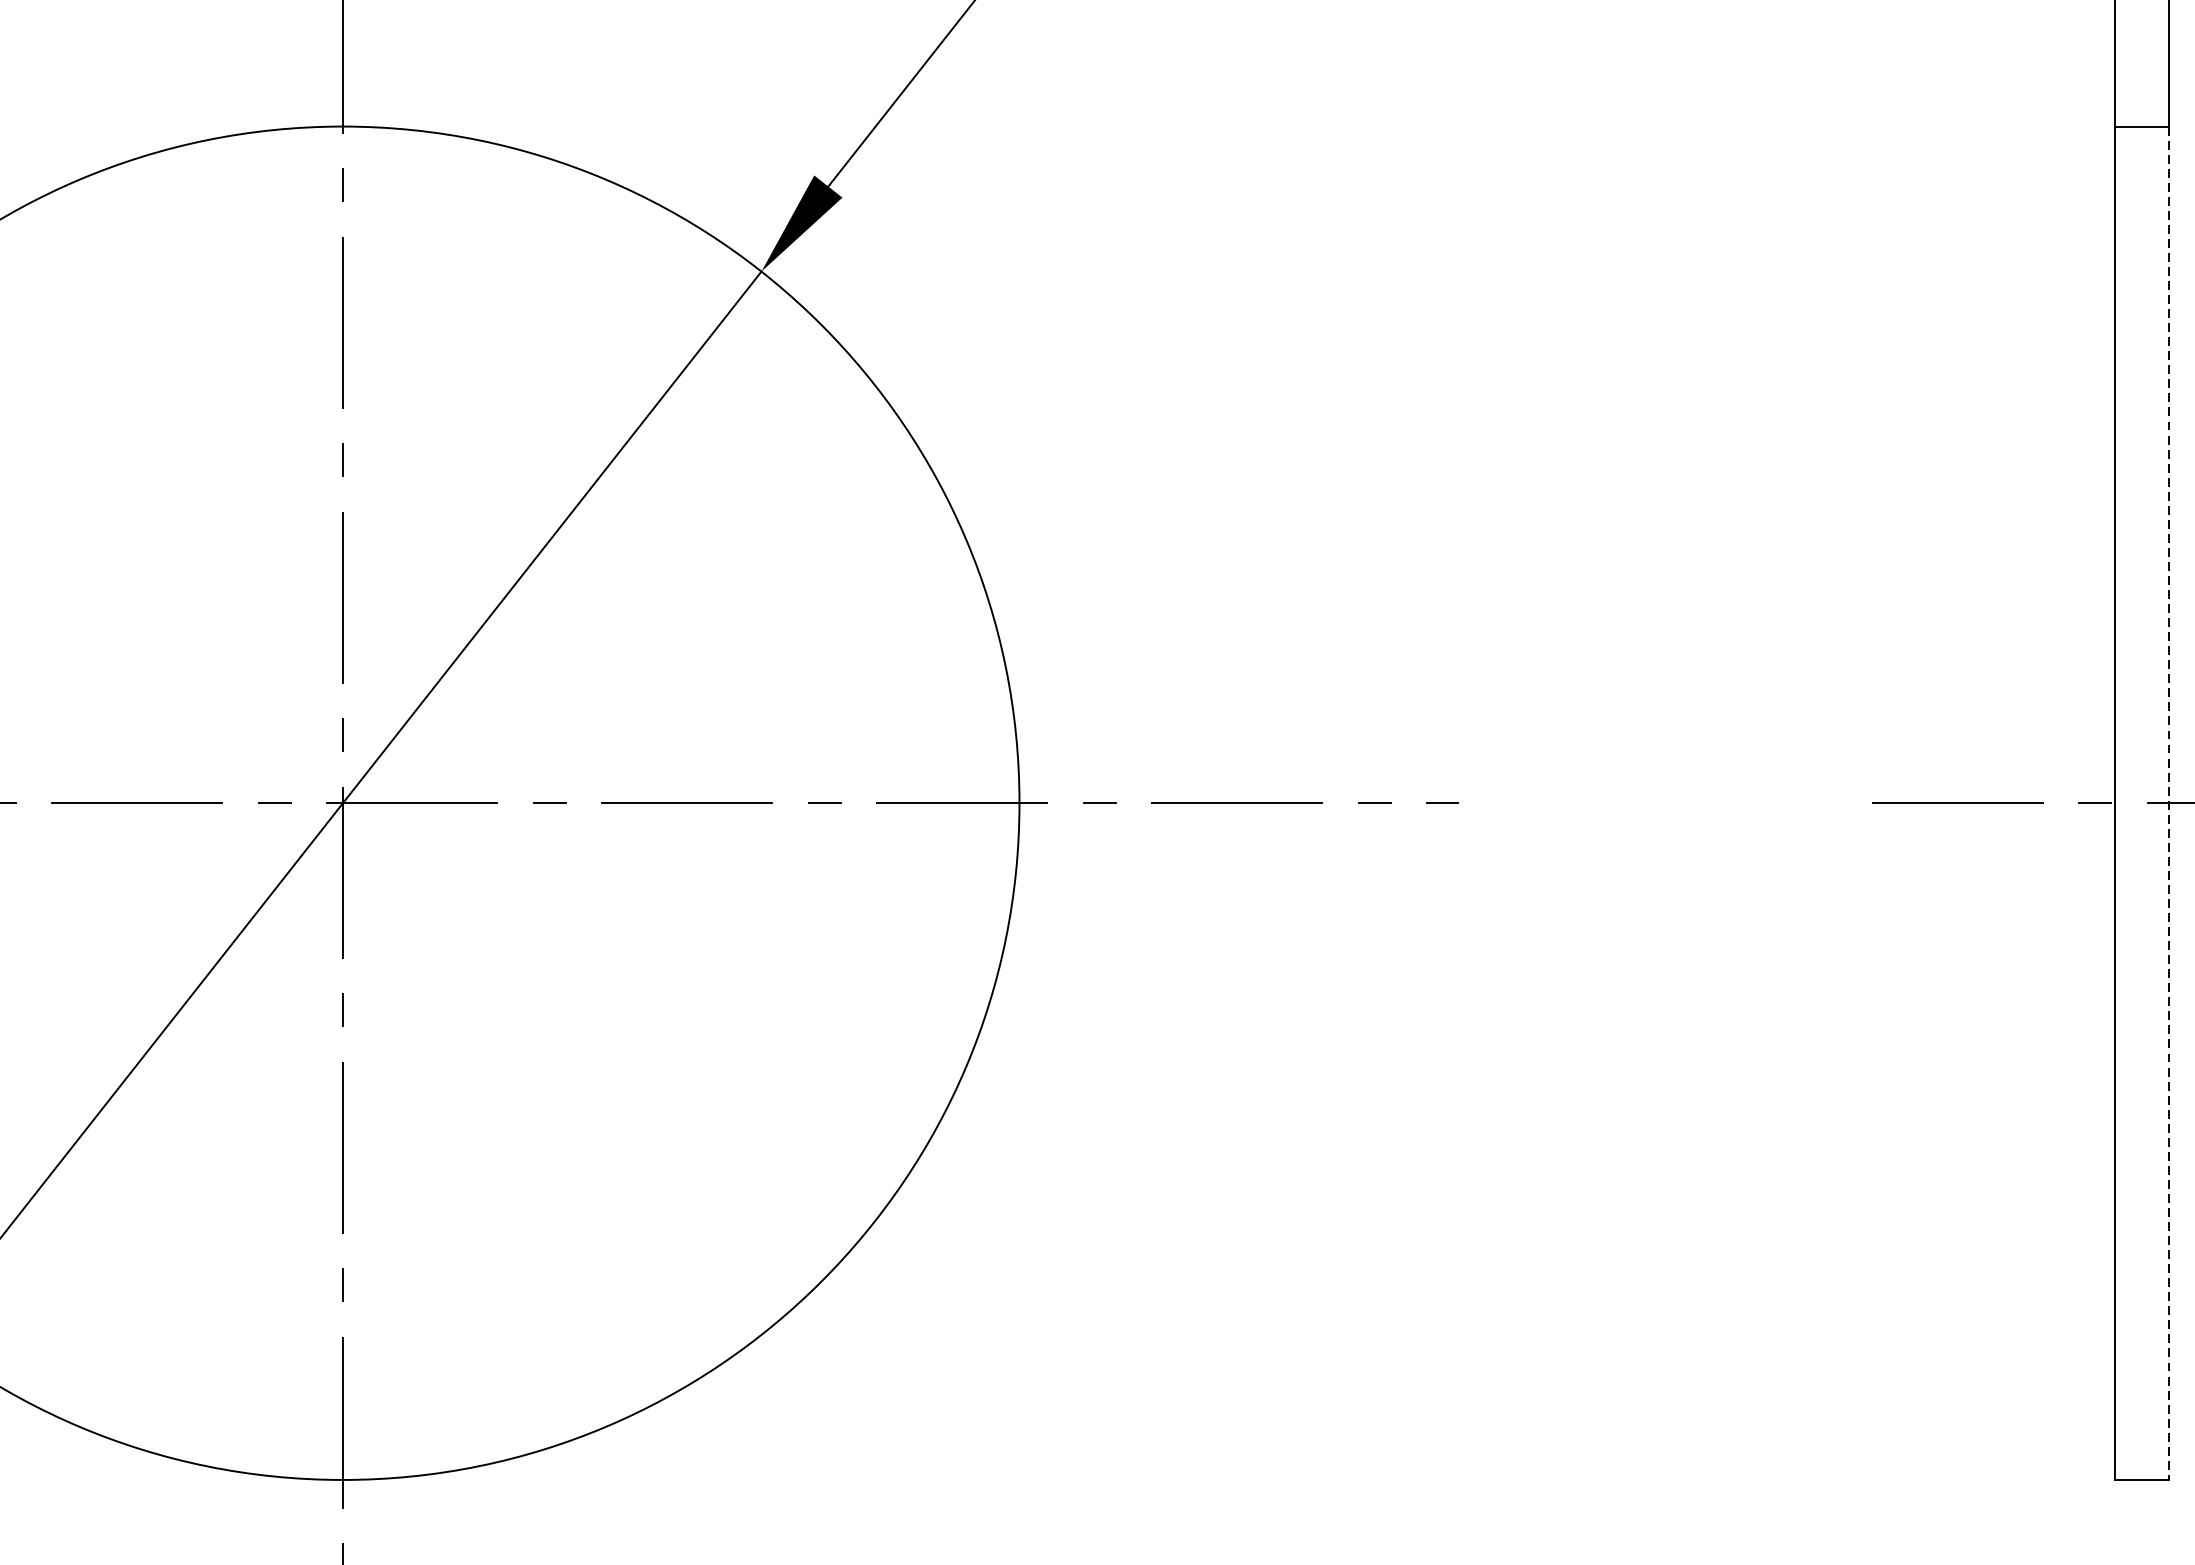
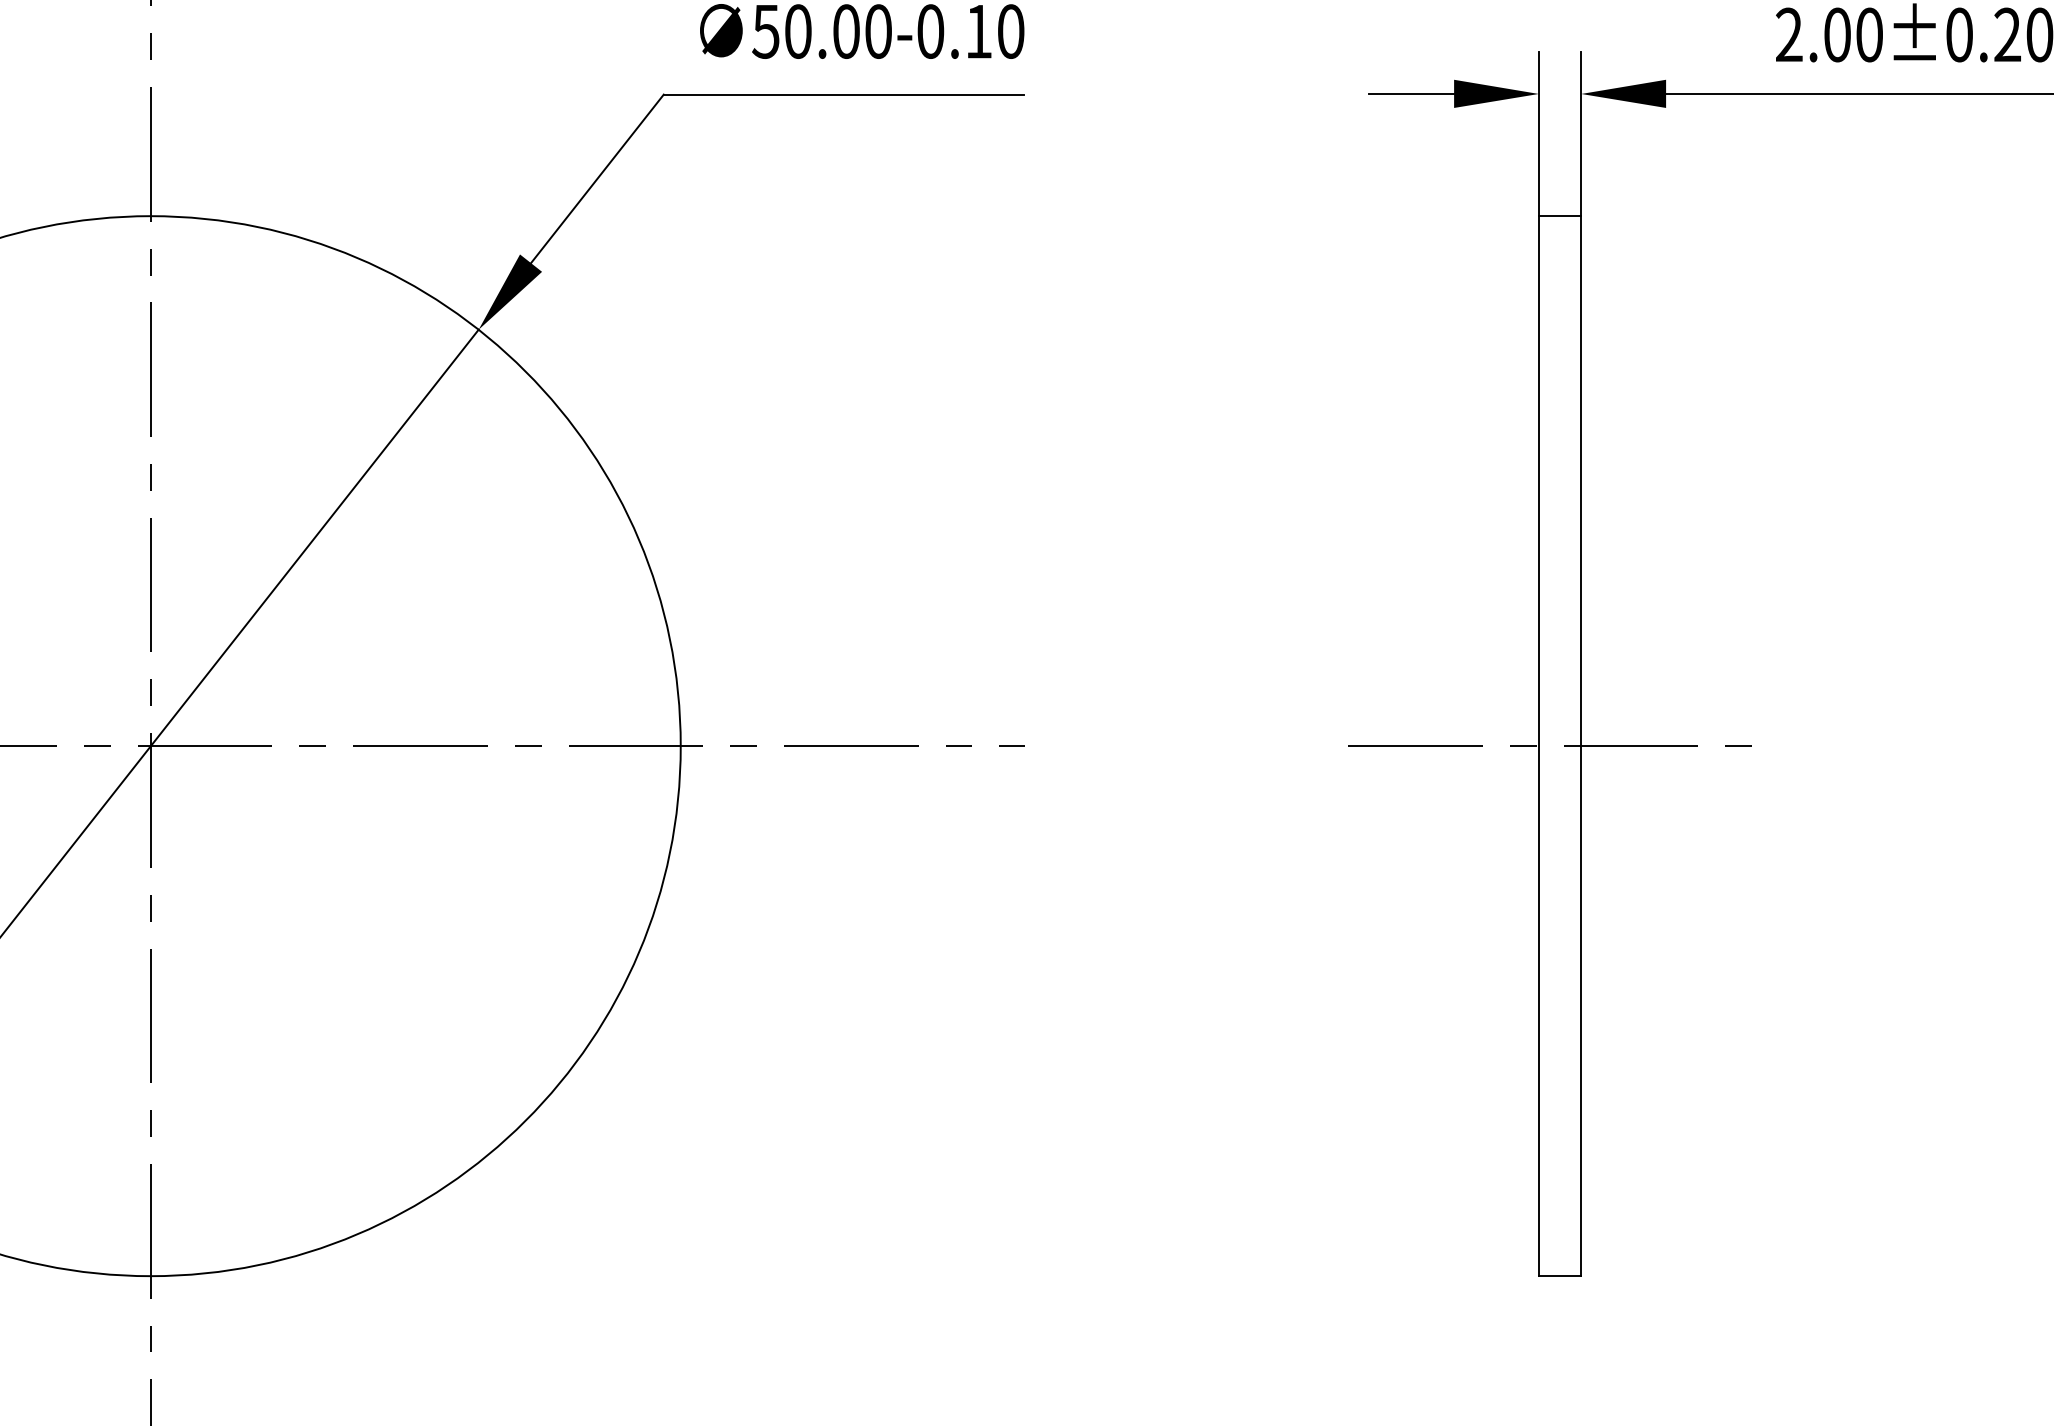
line: (2169, 803) -> (1581, 746), dashed -> solid

